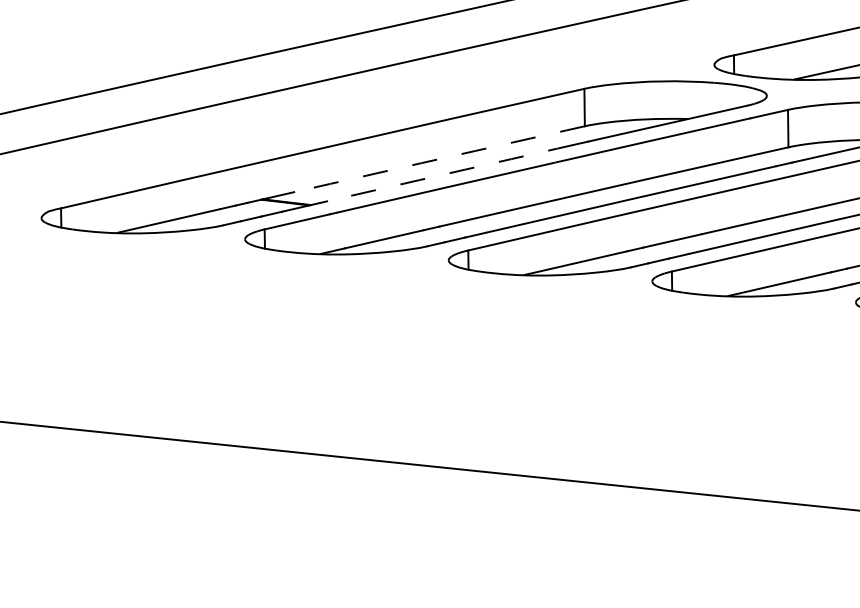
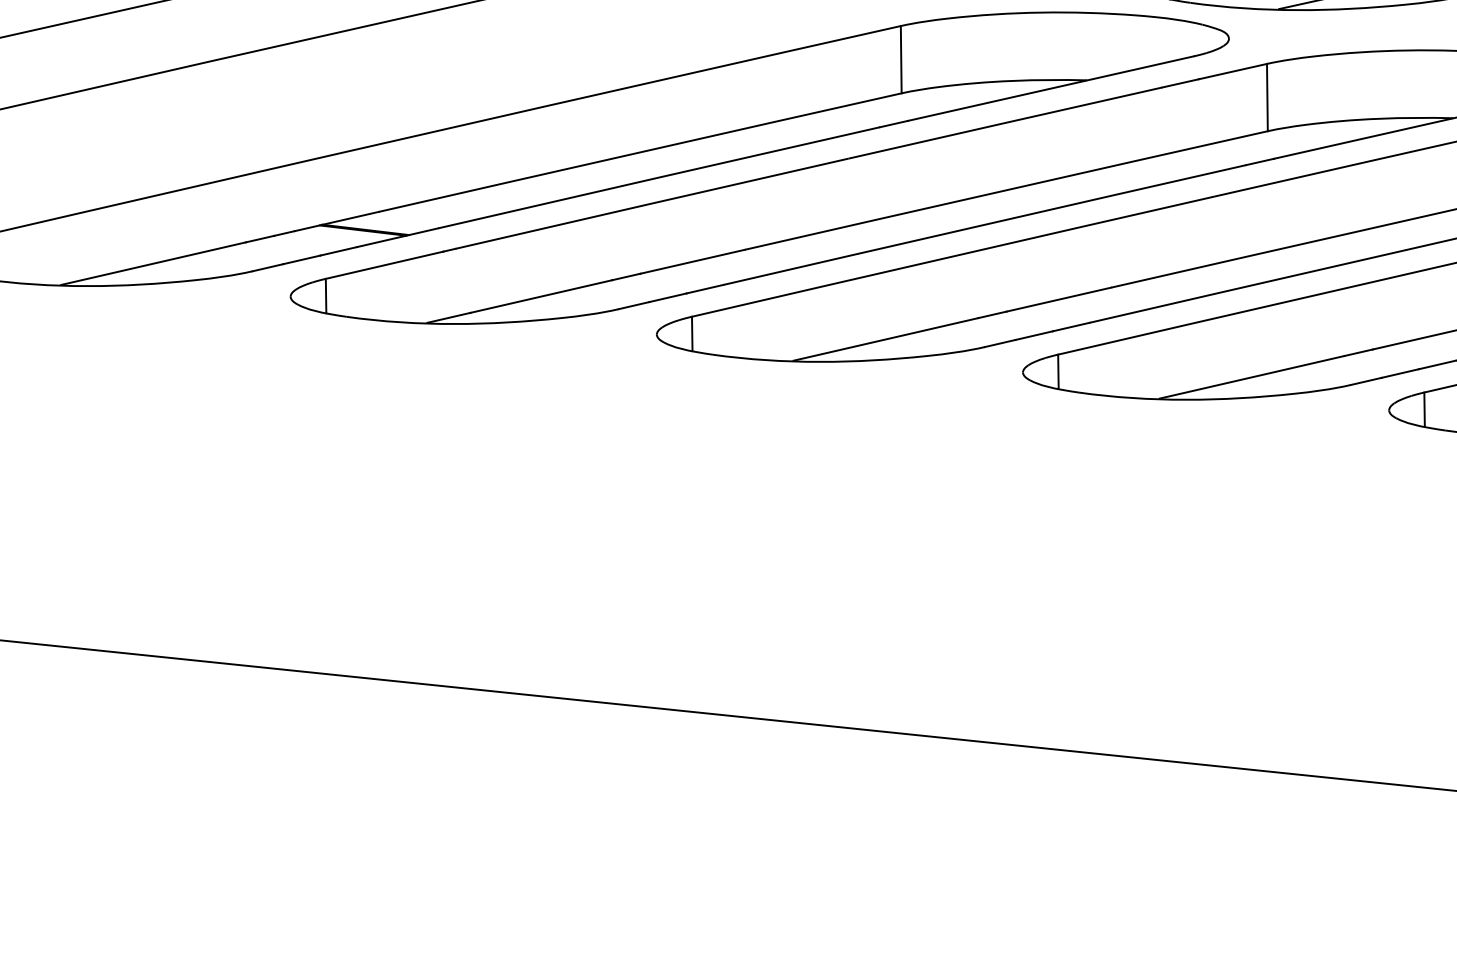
arc: (439, 159) -> (640, 153), dashed -> solid
arc: (449, 173) -> (658, 178), dashed -> solid

